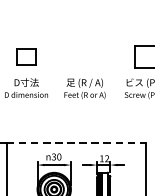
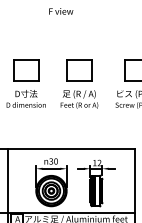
part: (26, 56) -> (26, 70), size x1.43
part: (85, 56) -> (79, 70), added
line: (77, 143) -> (72, 149), dashed -> solid

